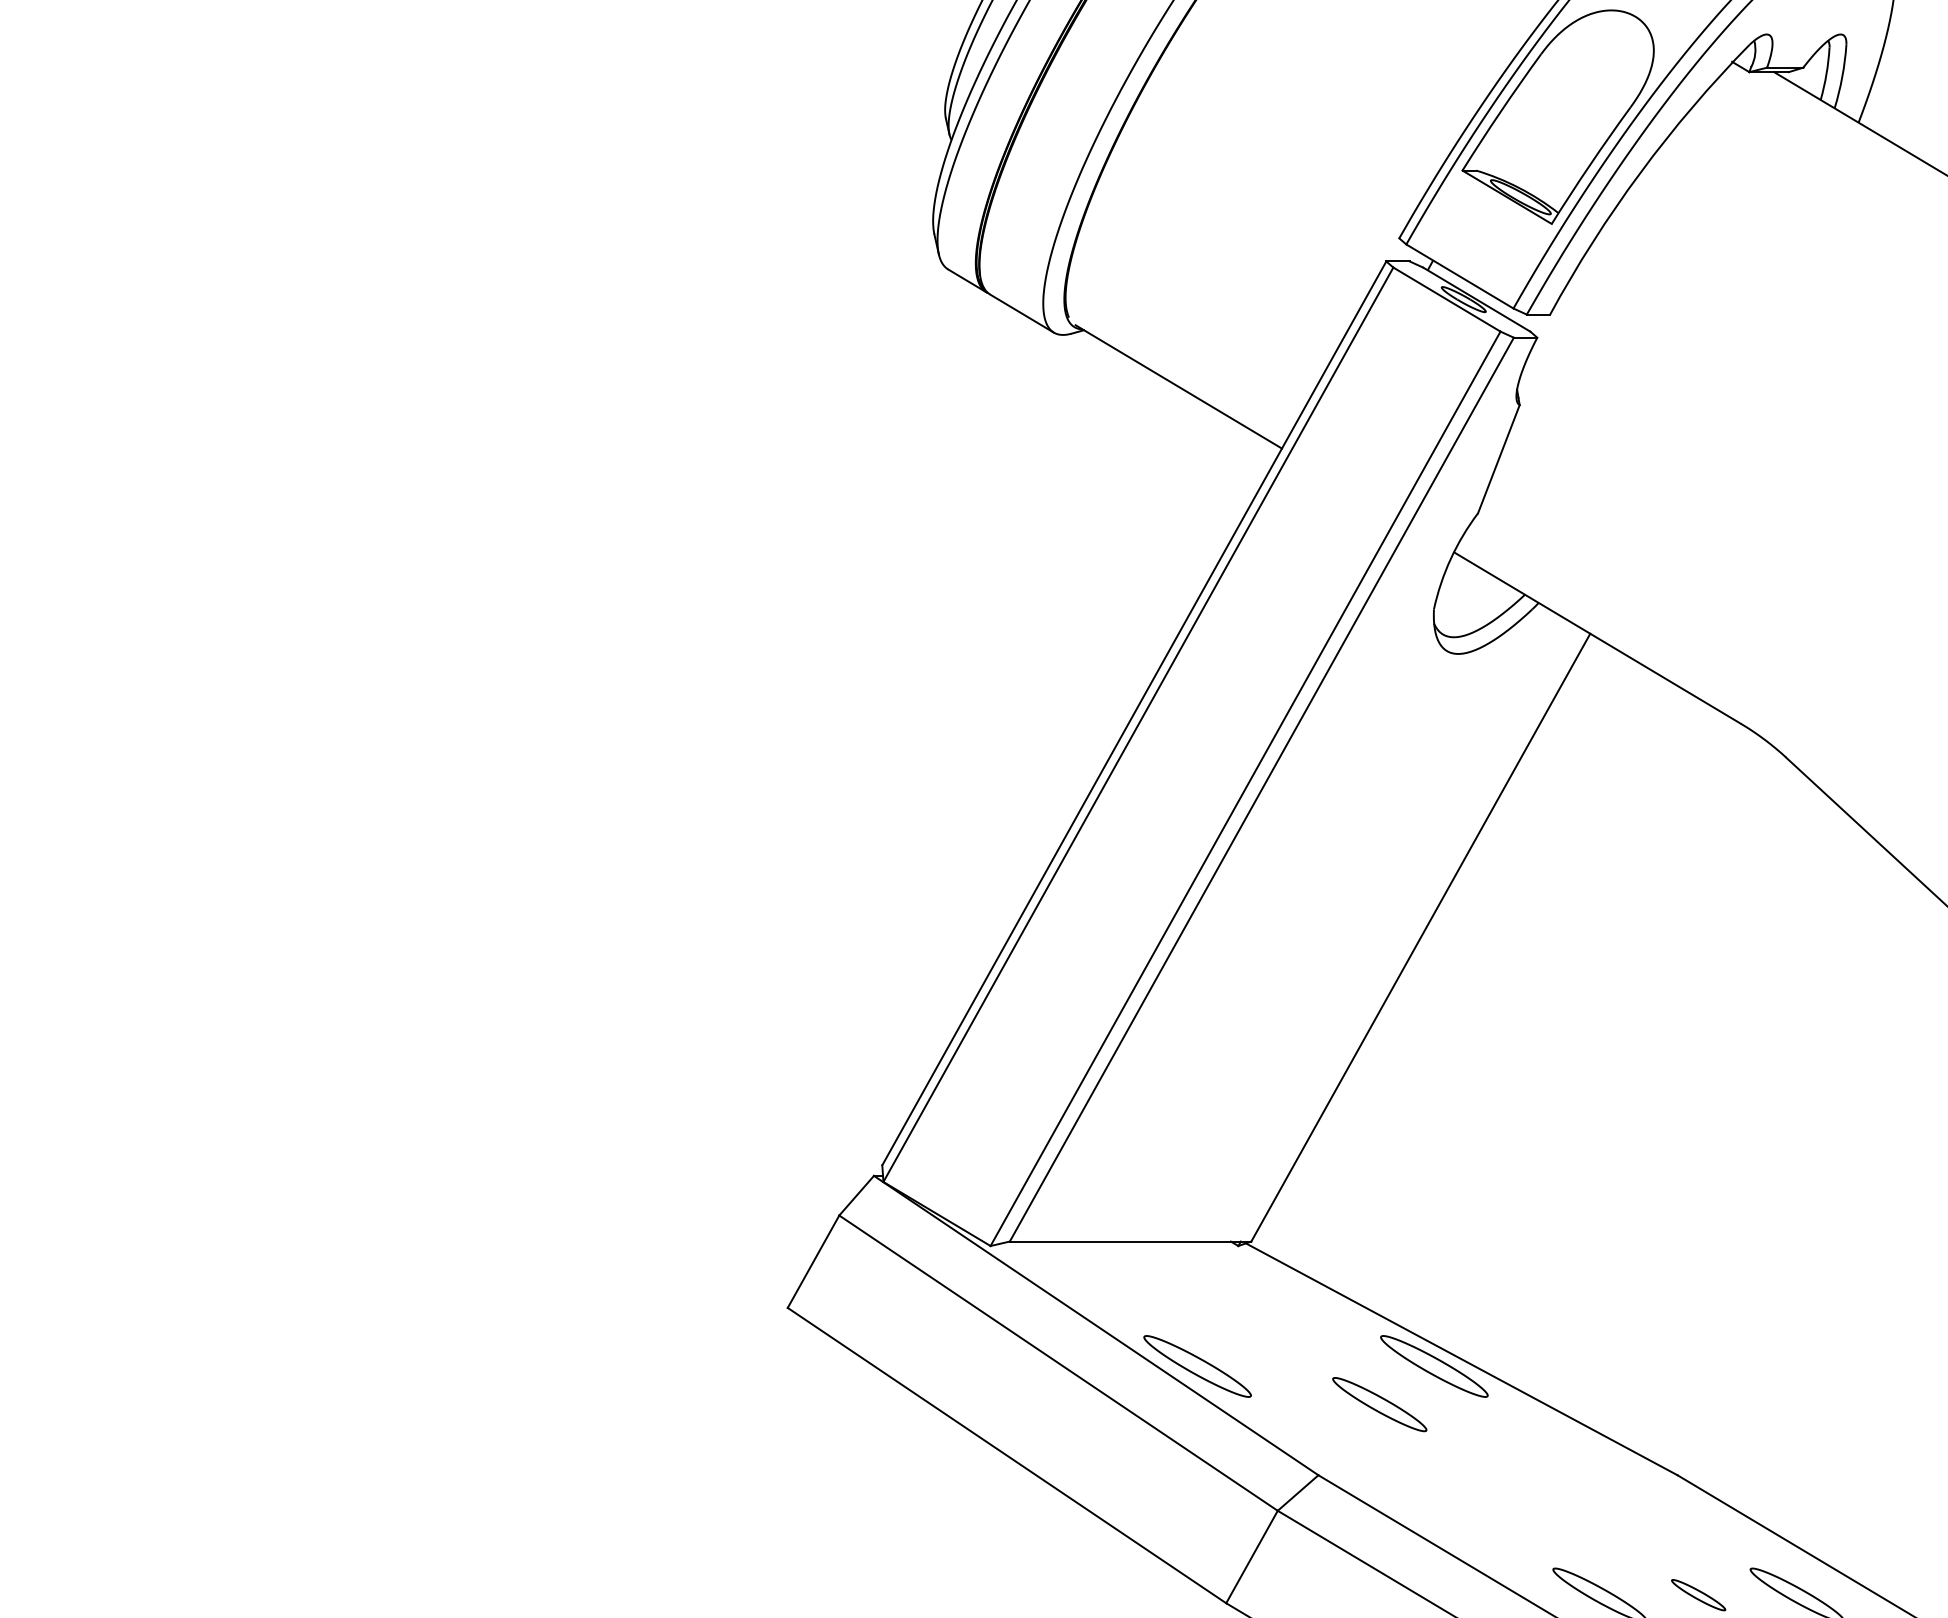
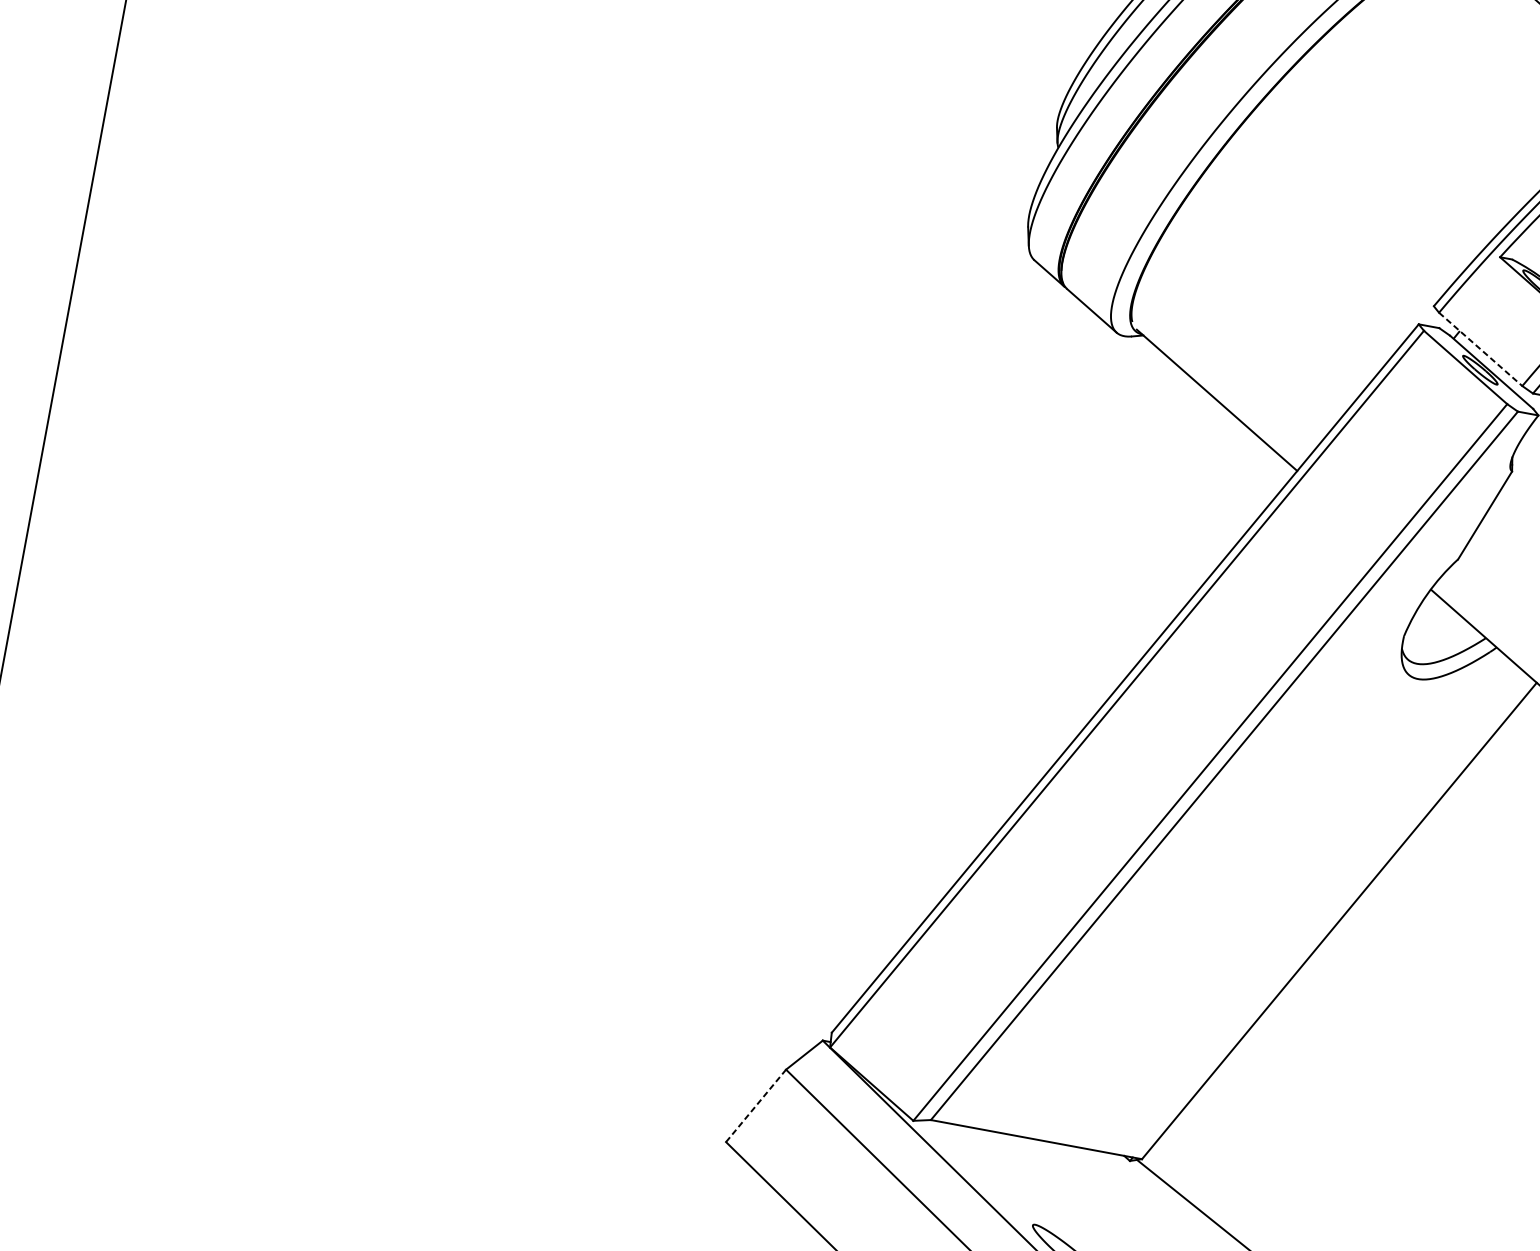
line: (1460, 276) -> (1481, 349), solid -> dashed
line: (813, 1261) -> (756, 1105), solid -> dashed

